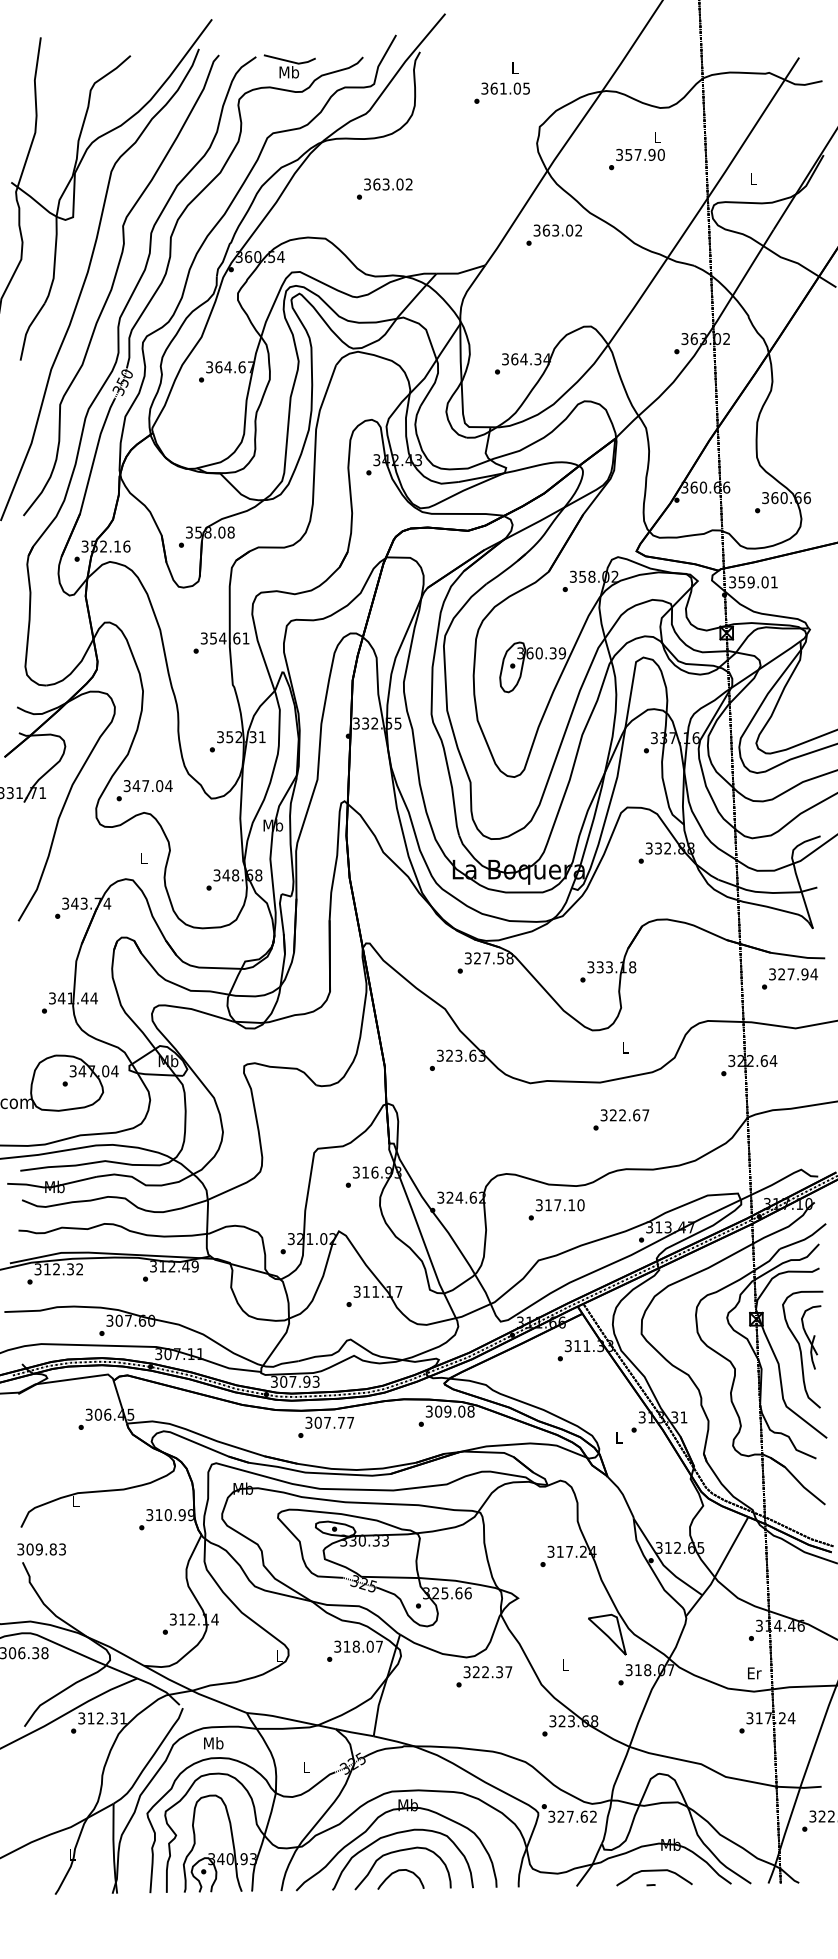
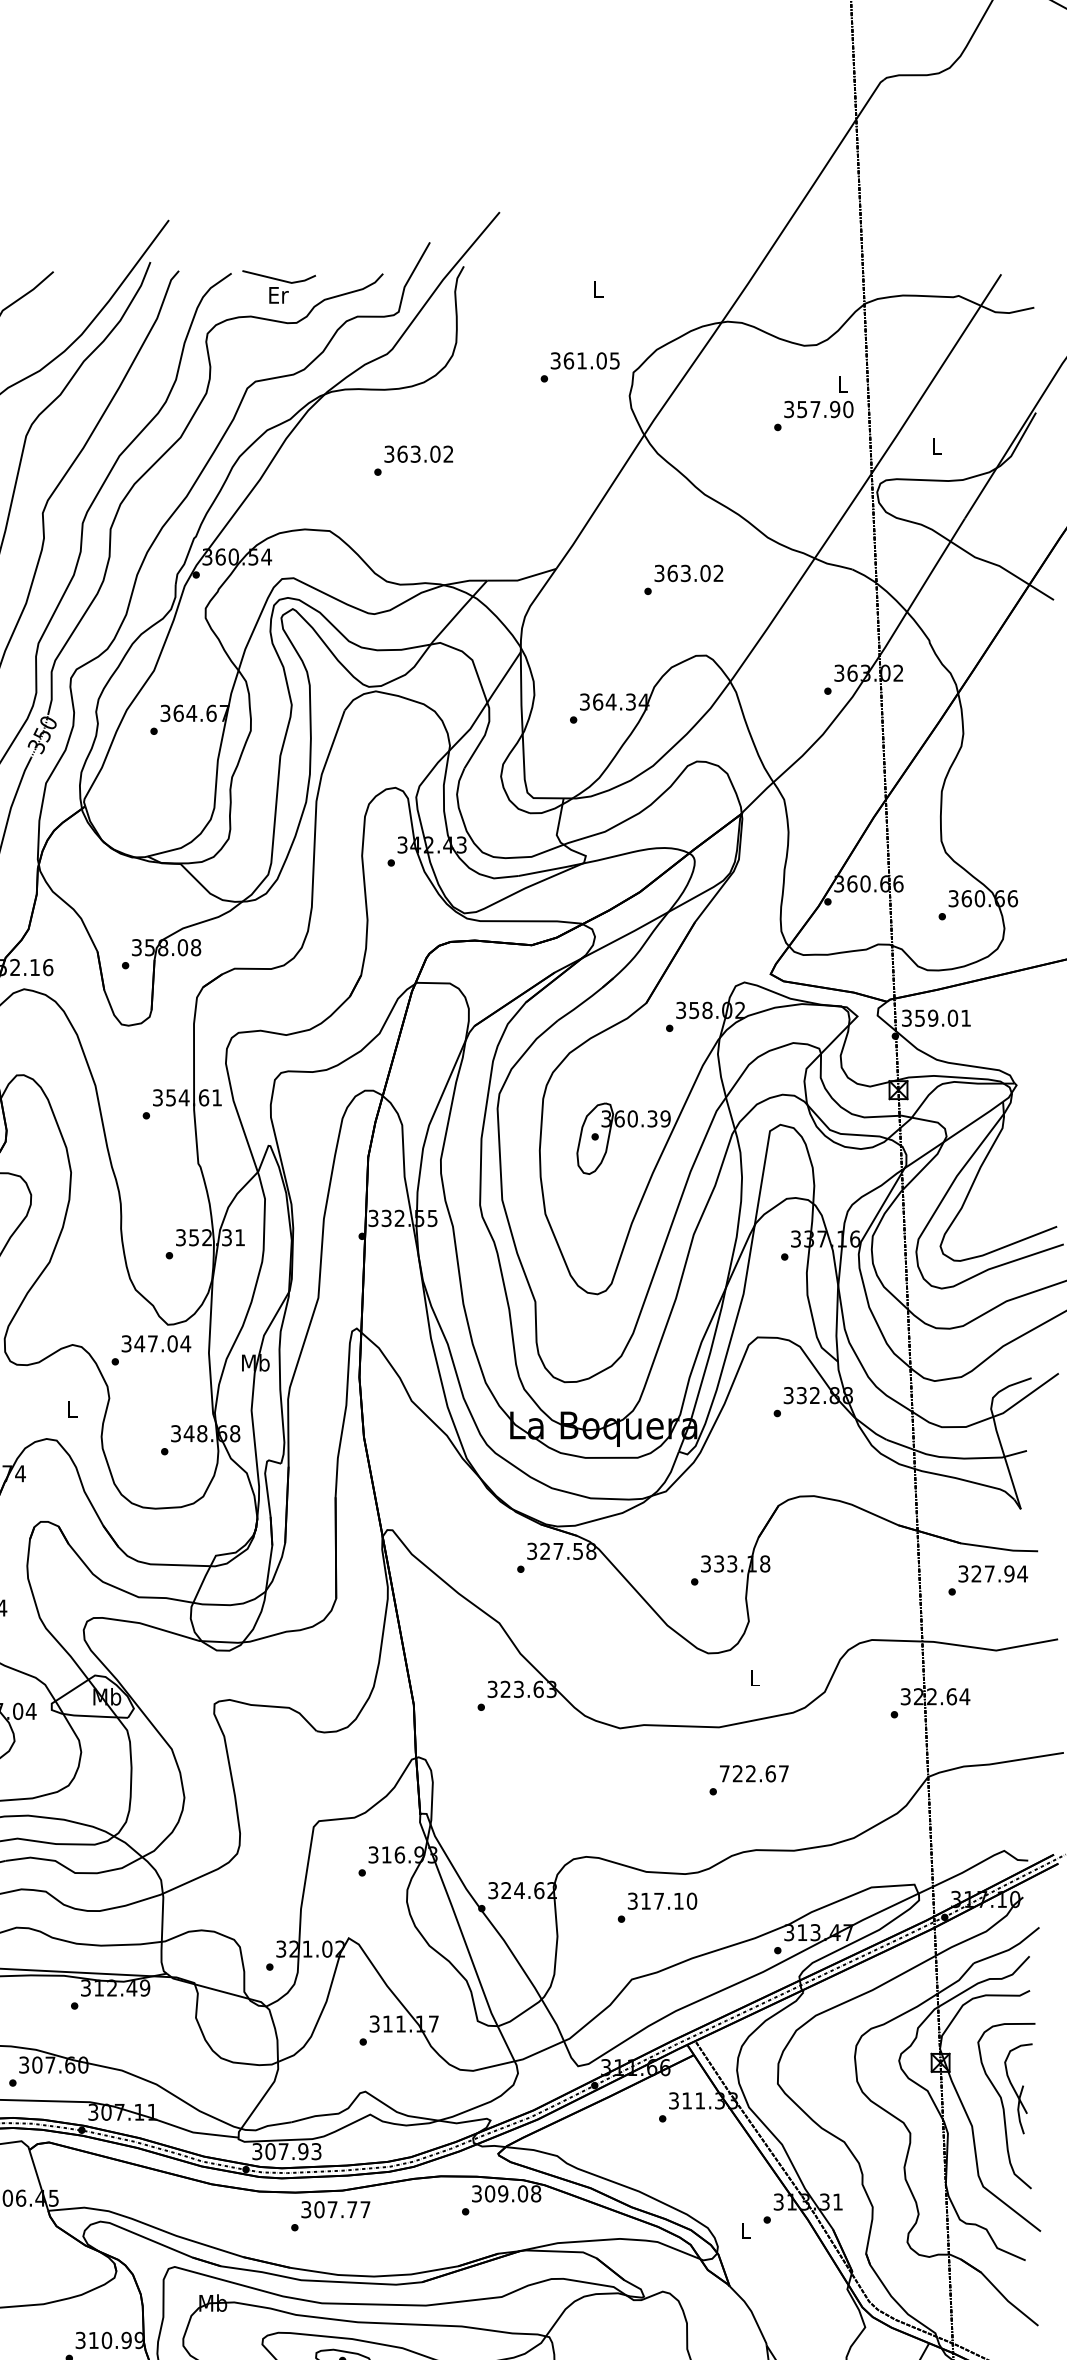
text: (289, 72) -> (278, 295), Mb -> Er
text: (501, 92) -> (579, 366), moved
text: (636, 151) -> (813, 404), moved
text: (553, 234) -> (682, 578), moved
text: (144, 790) -> (151, 1350), moved
text: (603, 1115) -> (723, 1774), 322.67 -> 722.67

